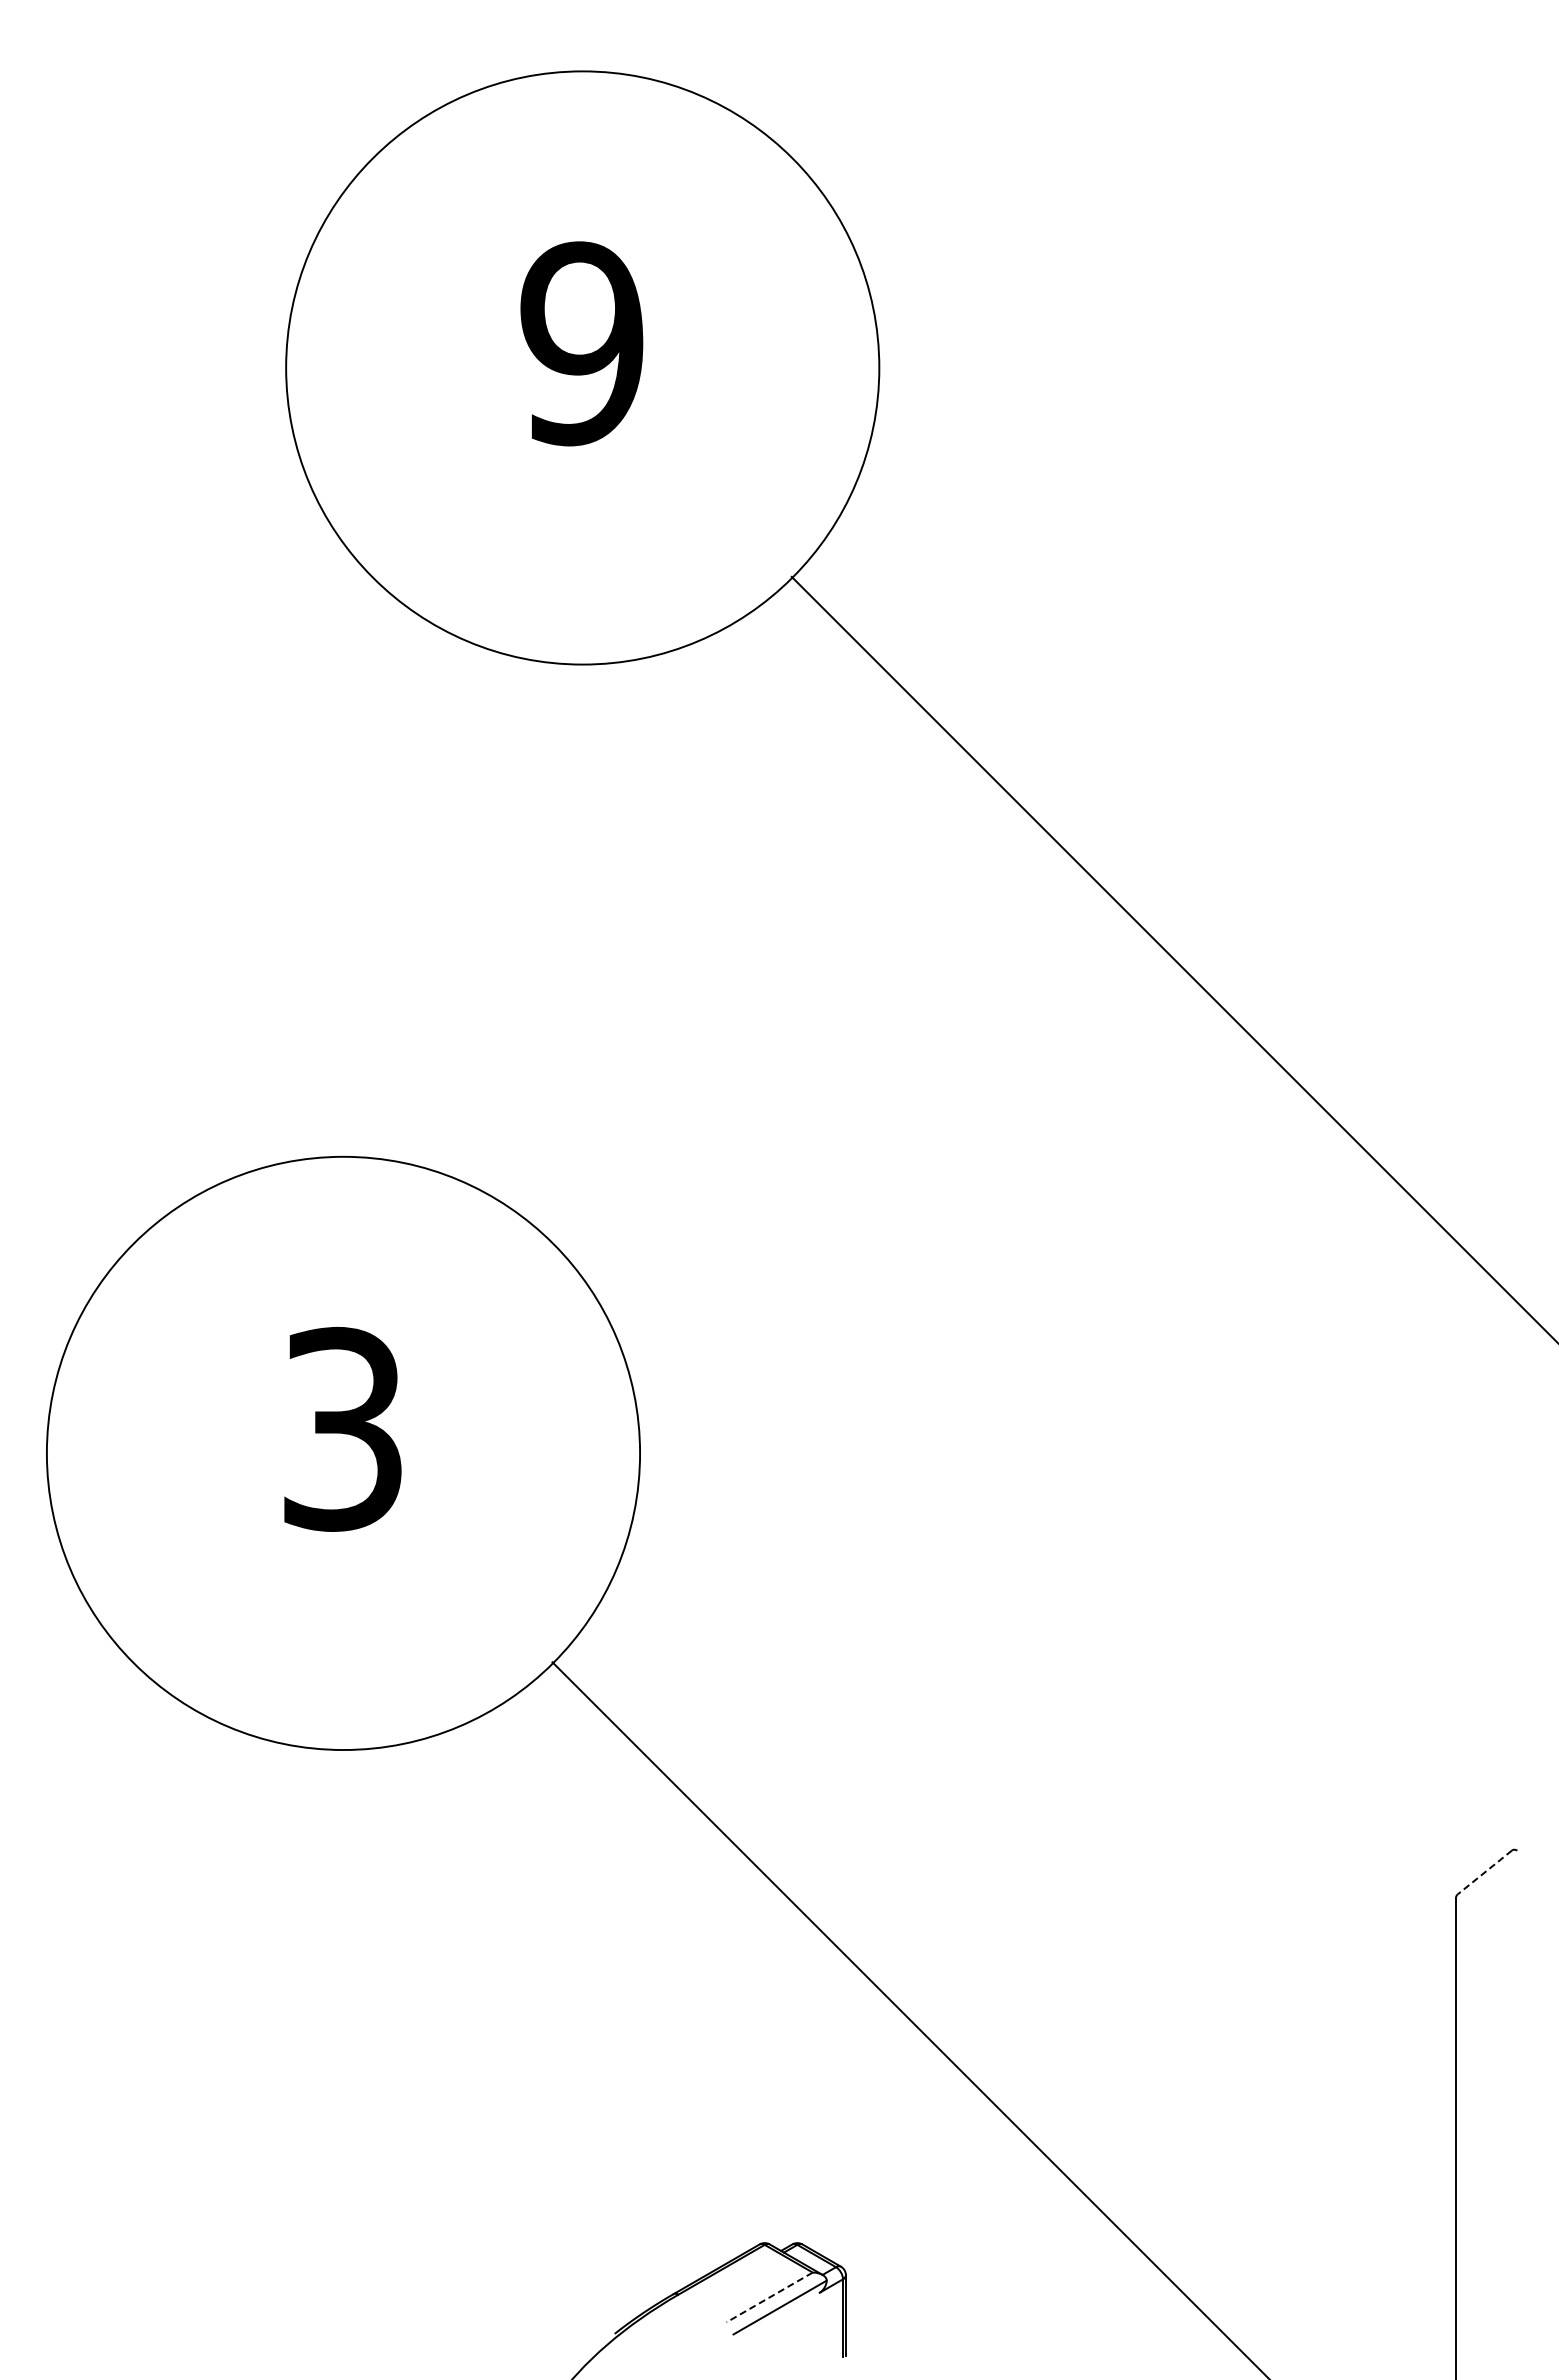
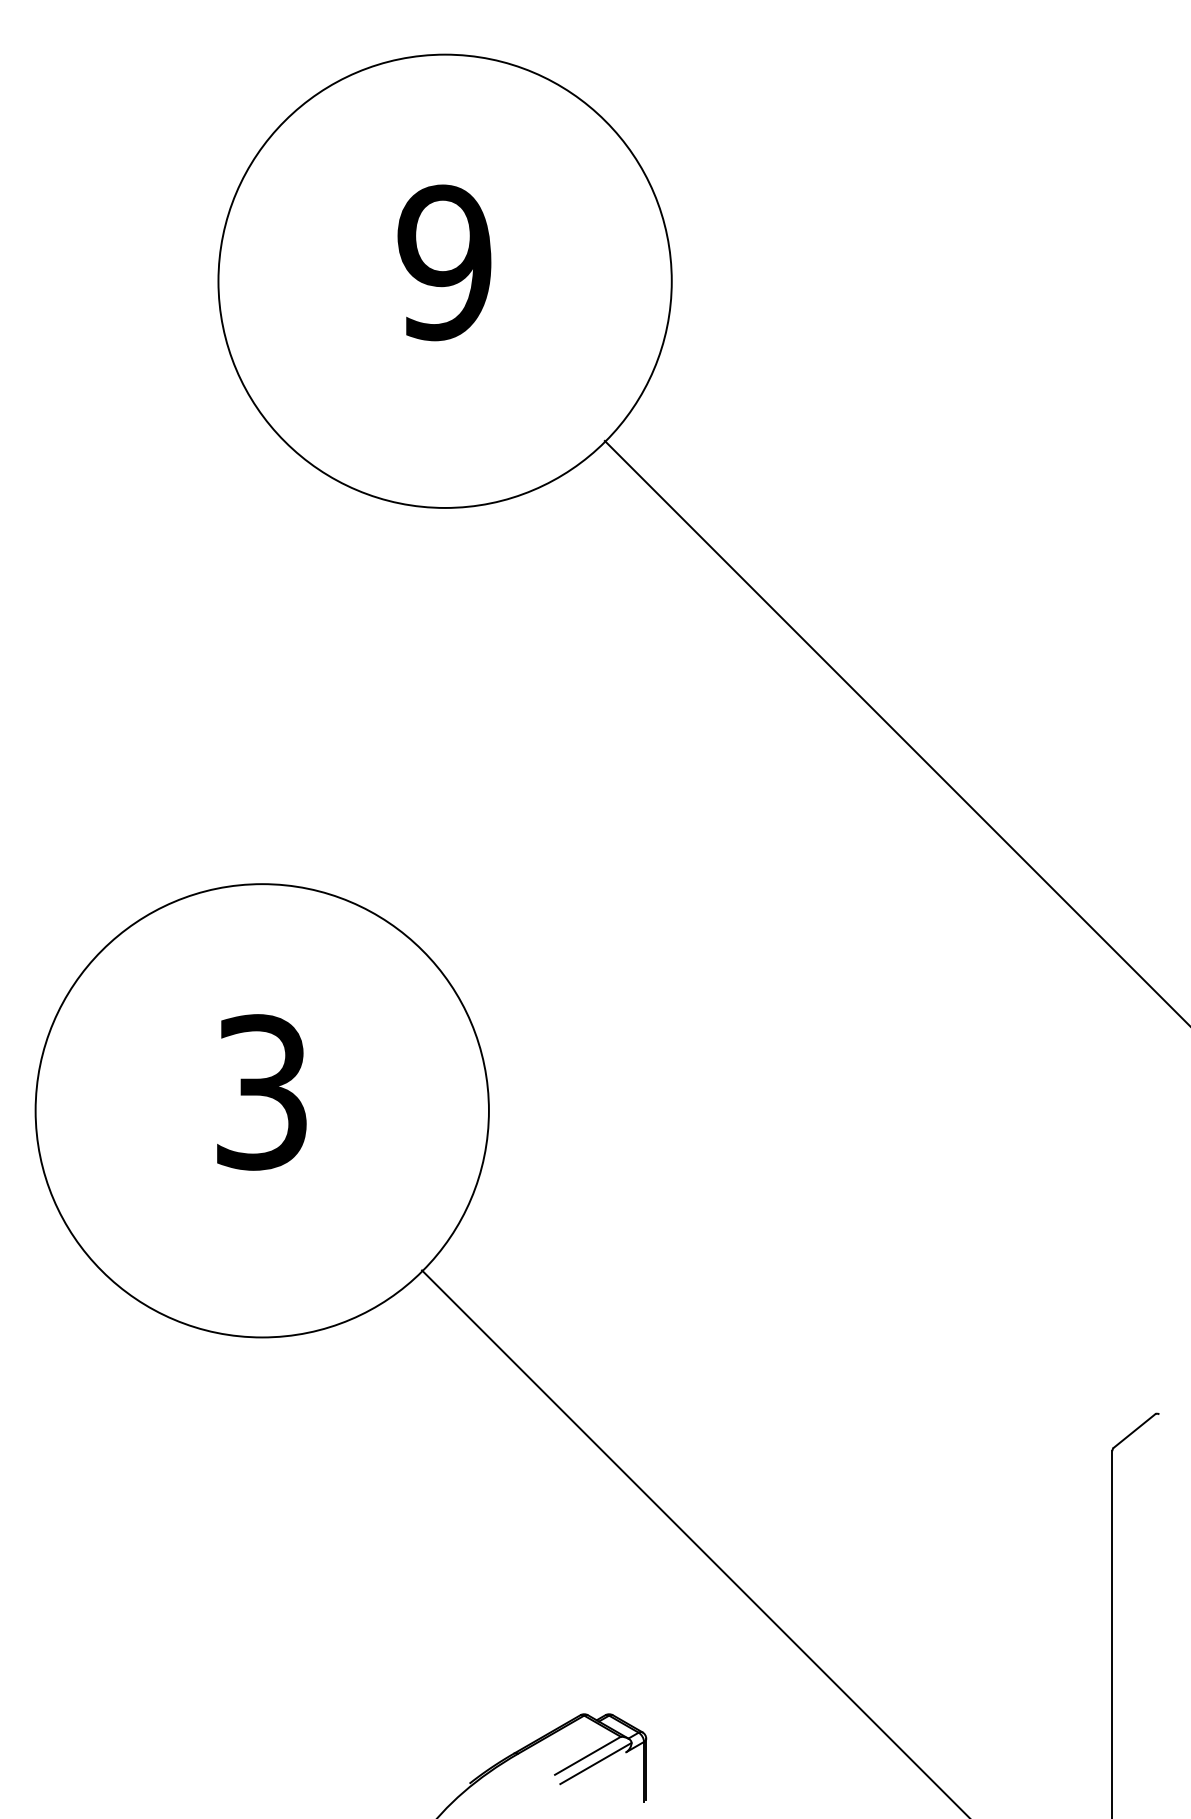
line: (1484, 1872) -> (1134, 1431), dashed -> solid
line: (769, 2297) -> (587, 1755), dashed -> solid

